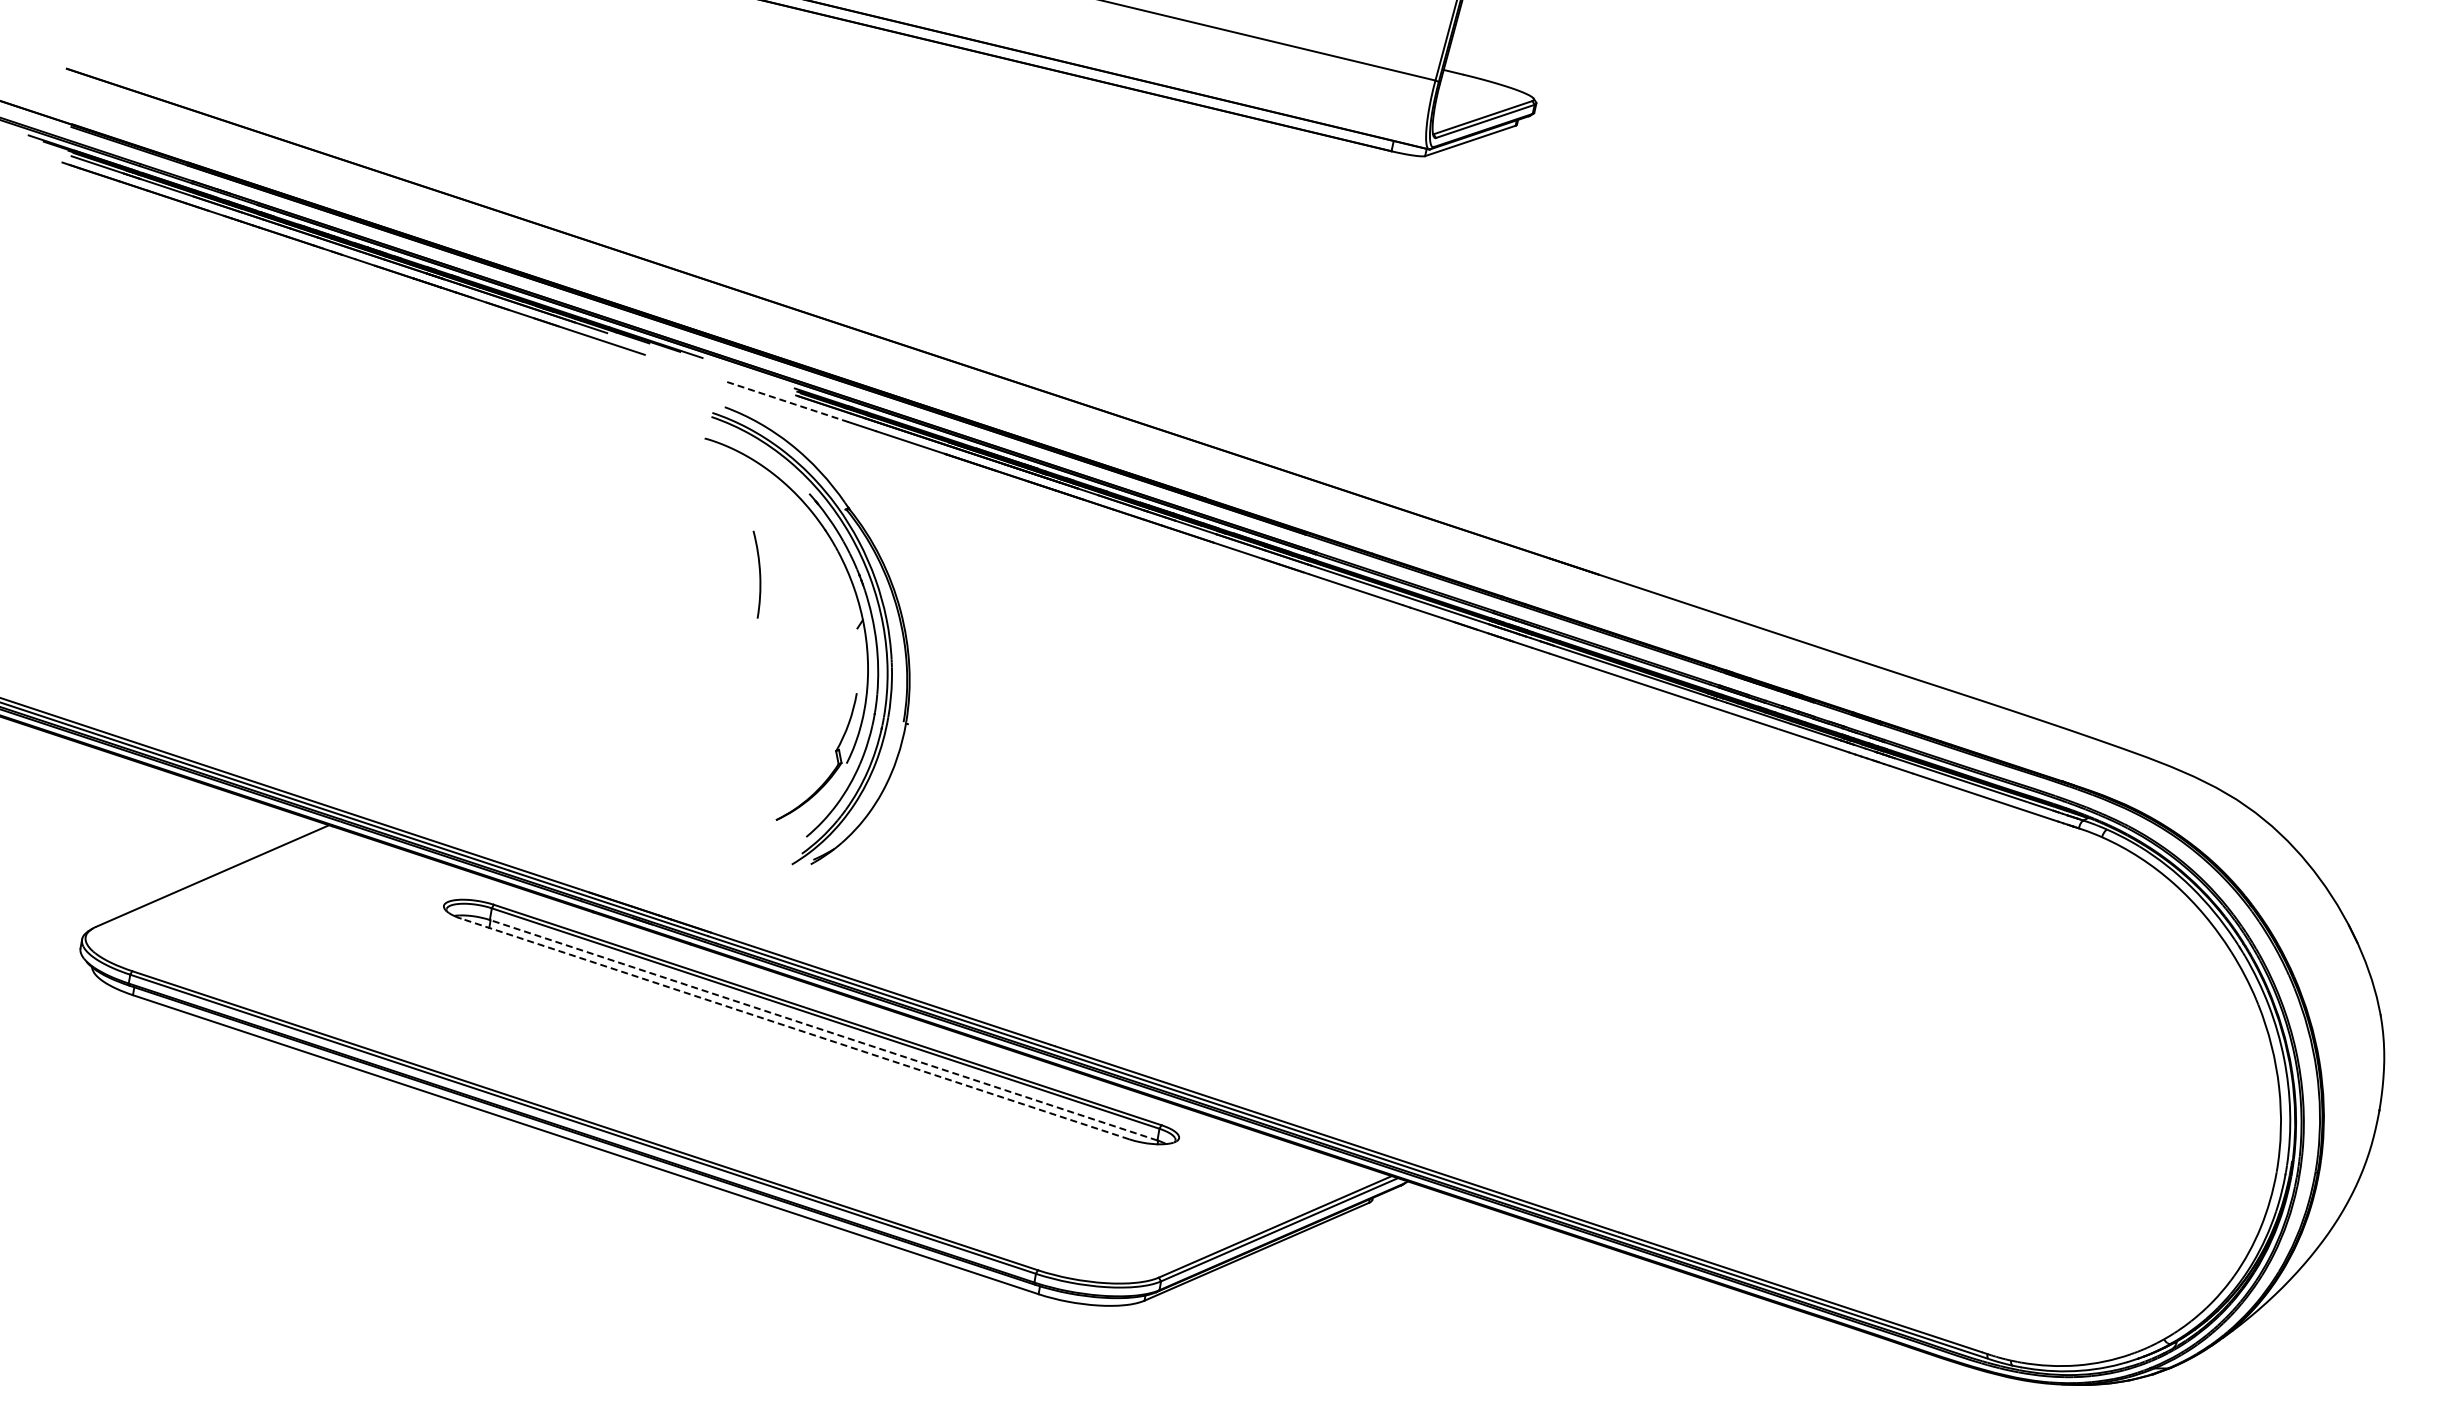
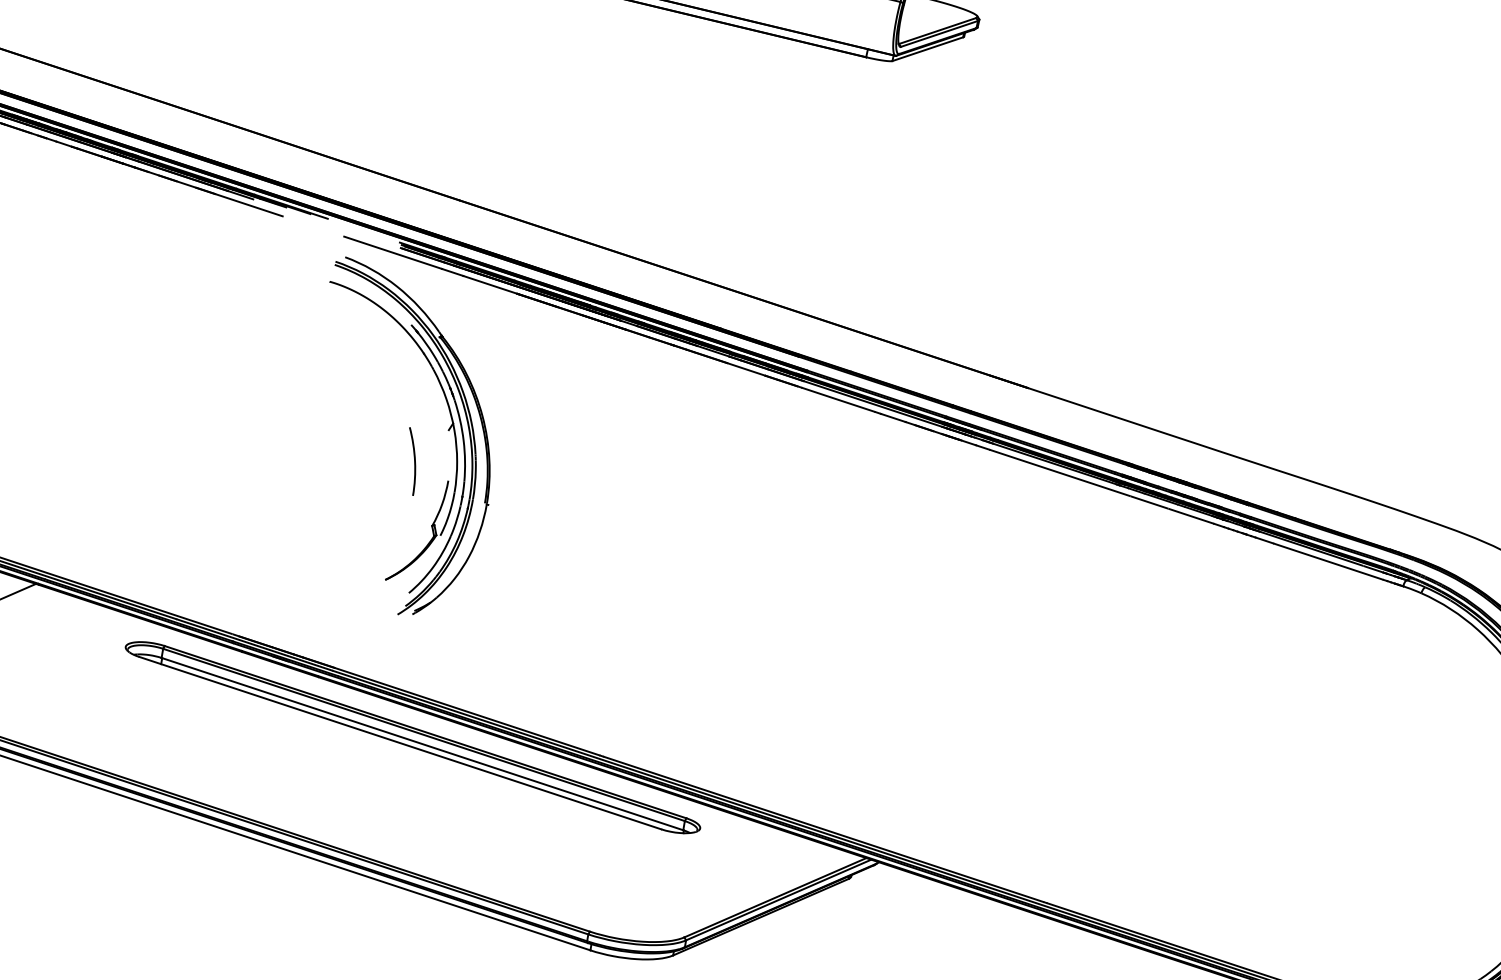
line: (786, 401) -> (393, 252), dashed -> solid
curve: (759, 574) -> (414, 461), moved
line: (795, 1029) -> (400, 743), dashed -> solid
line: (823, 1030) -> (422, 744), dashed -> solid

